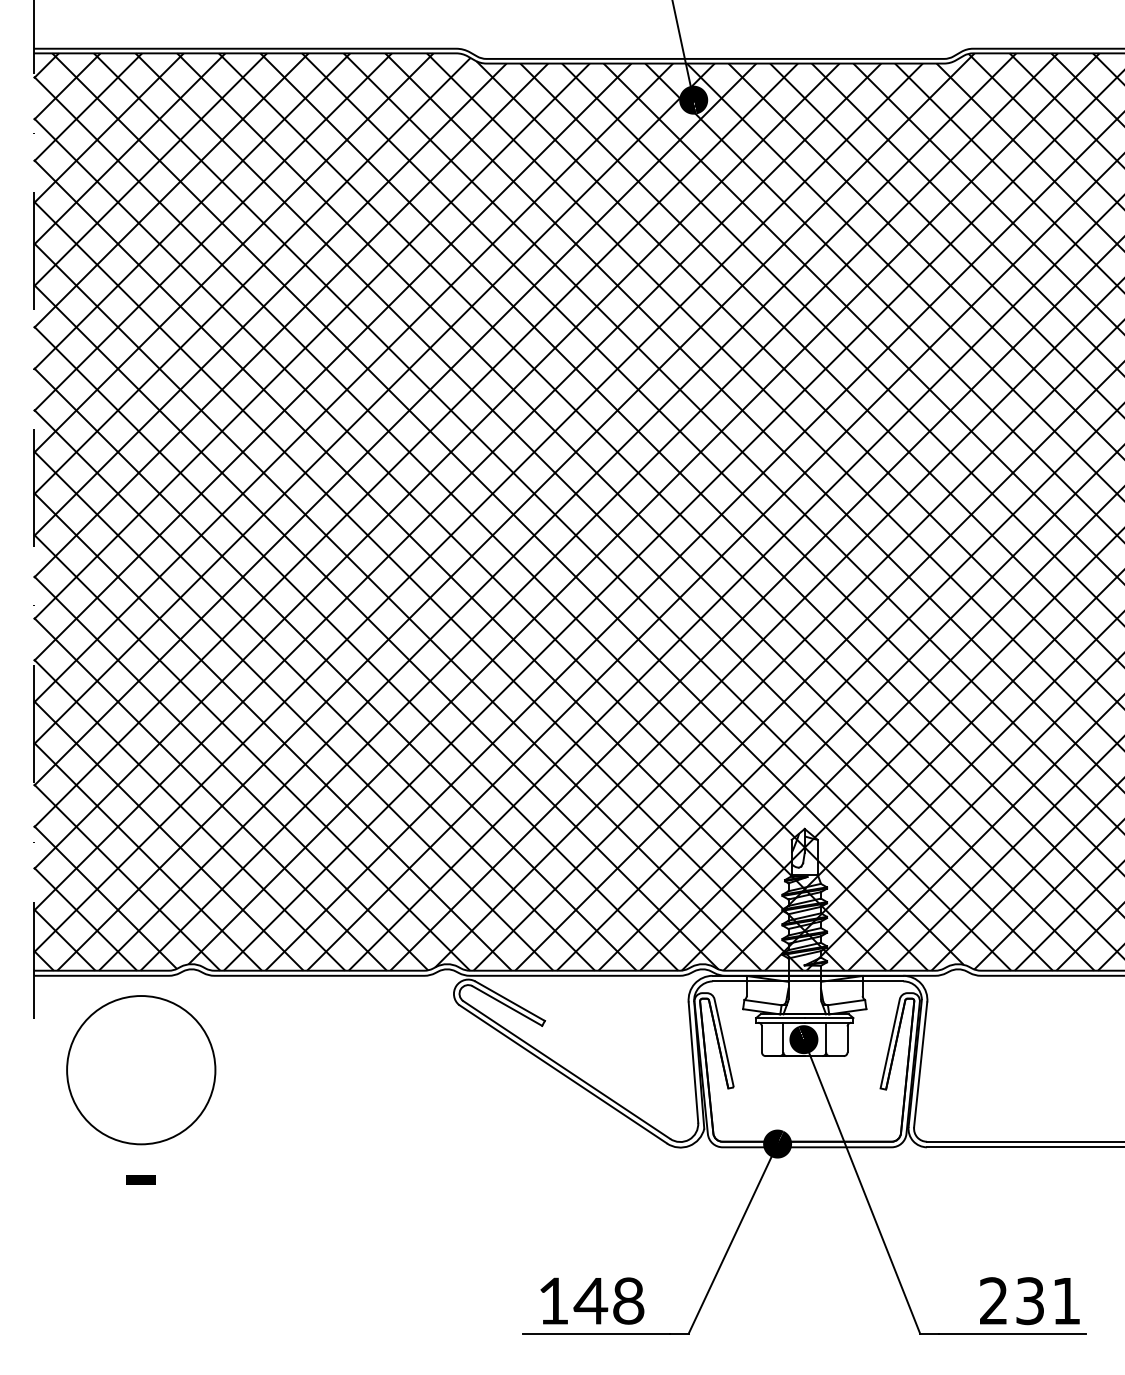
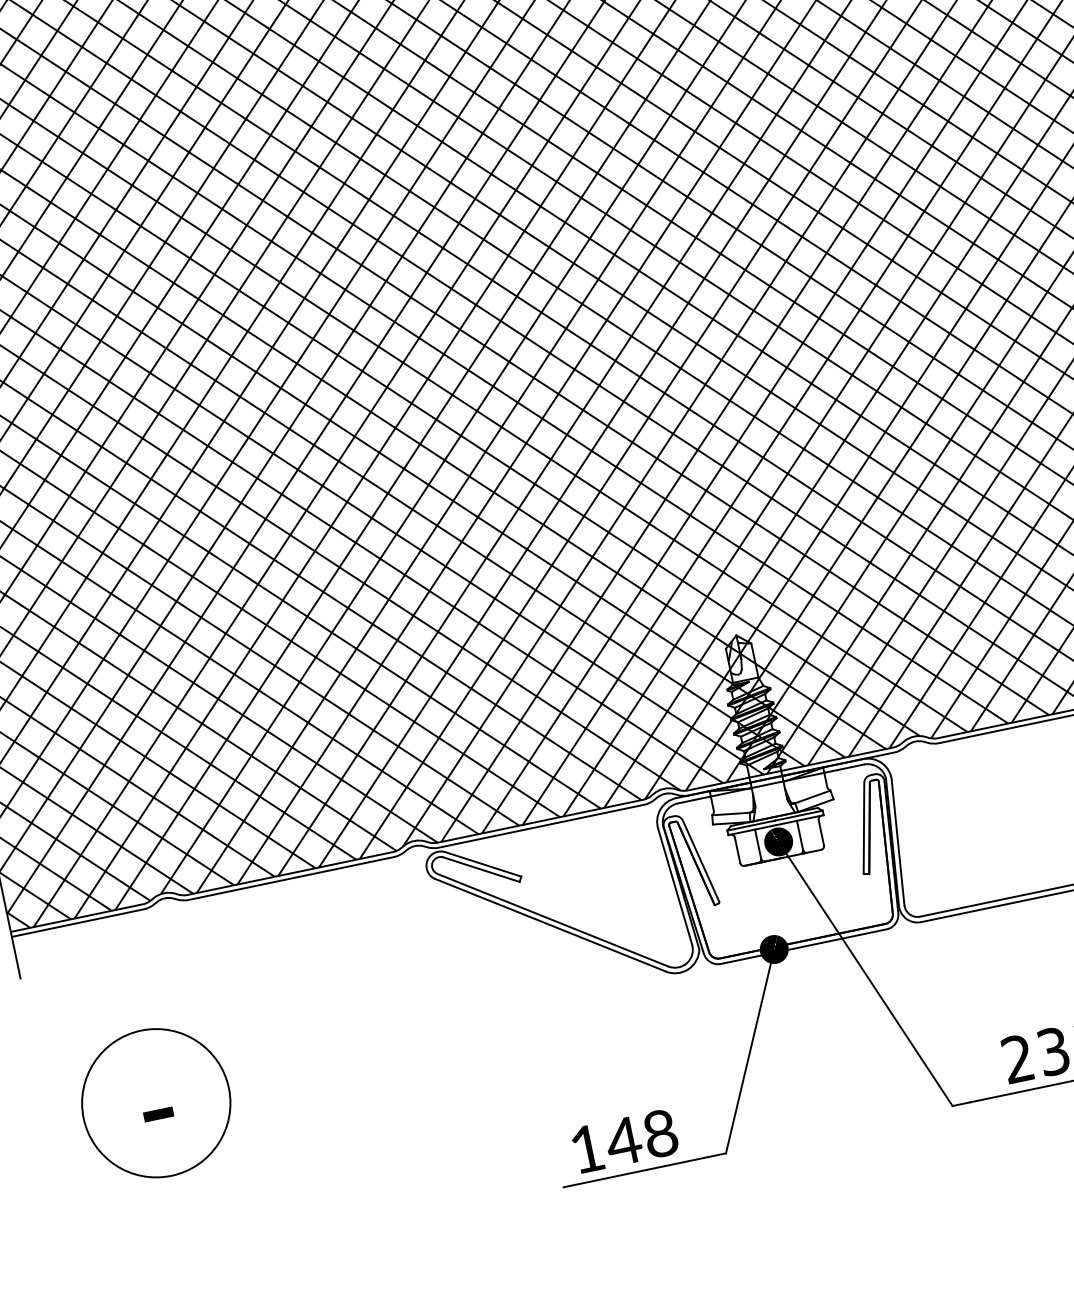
circle: (141, 1070) -> (156, 1103), moved

